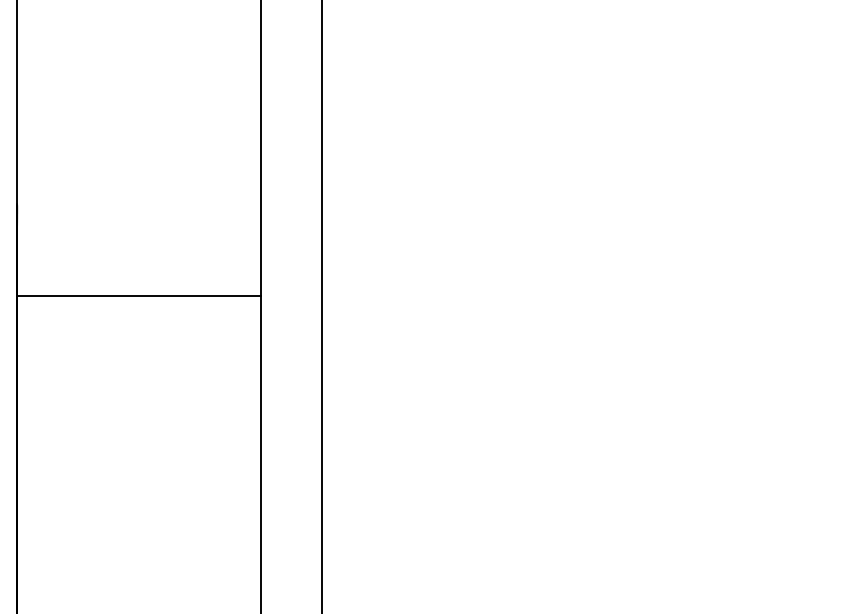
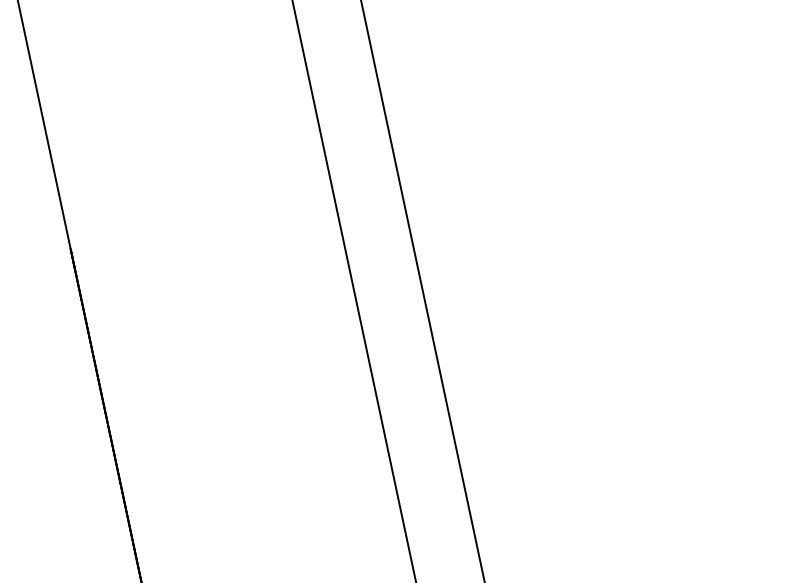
line: (138, 295) -> (222, 319), removed

